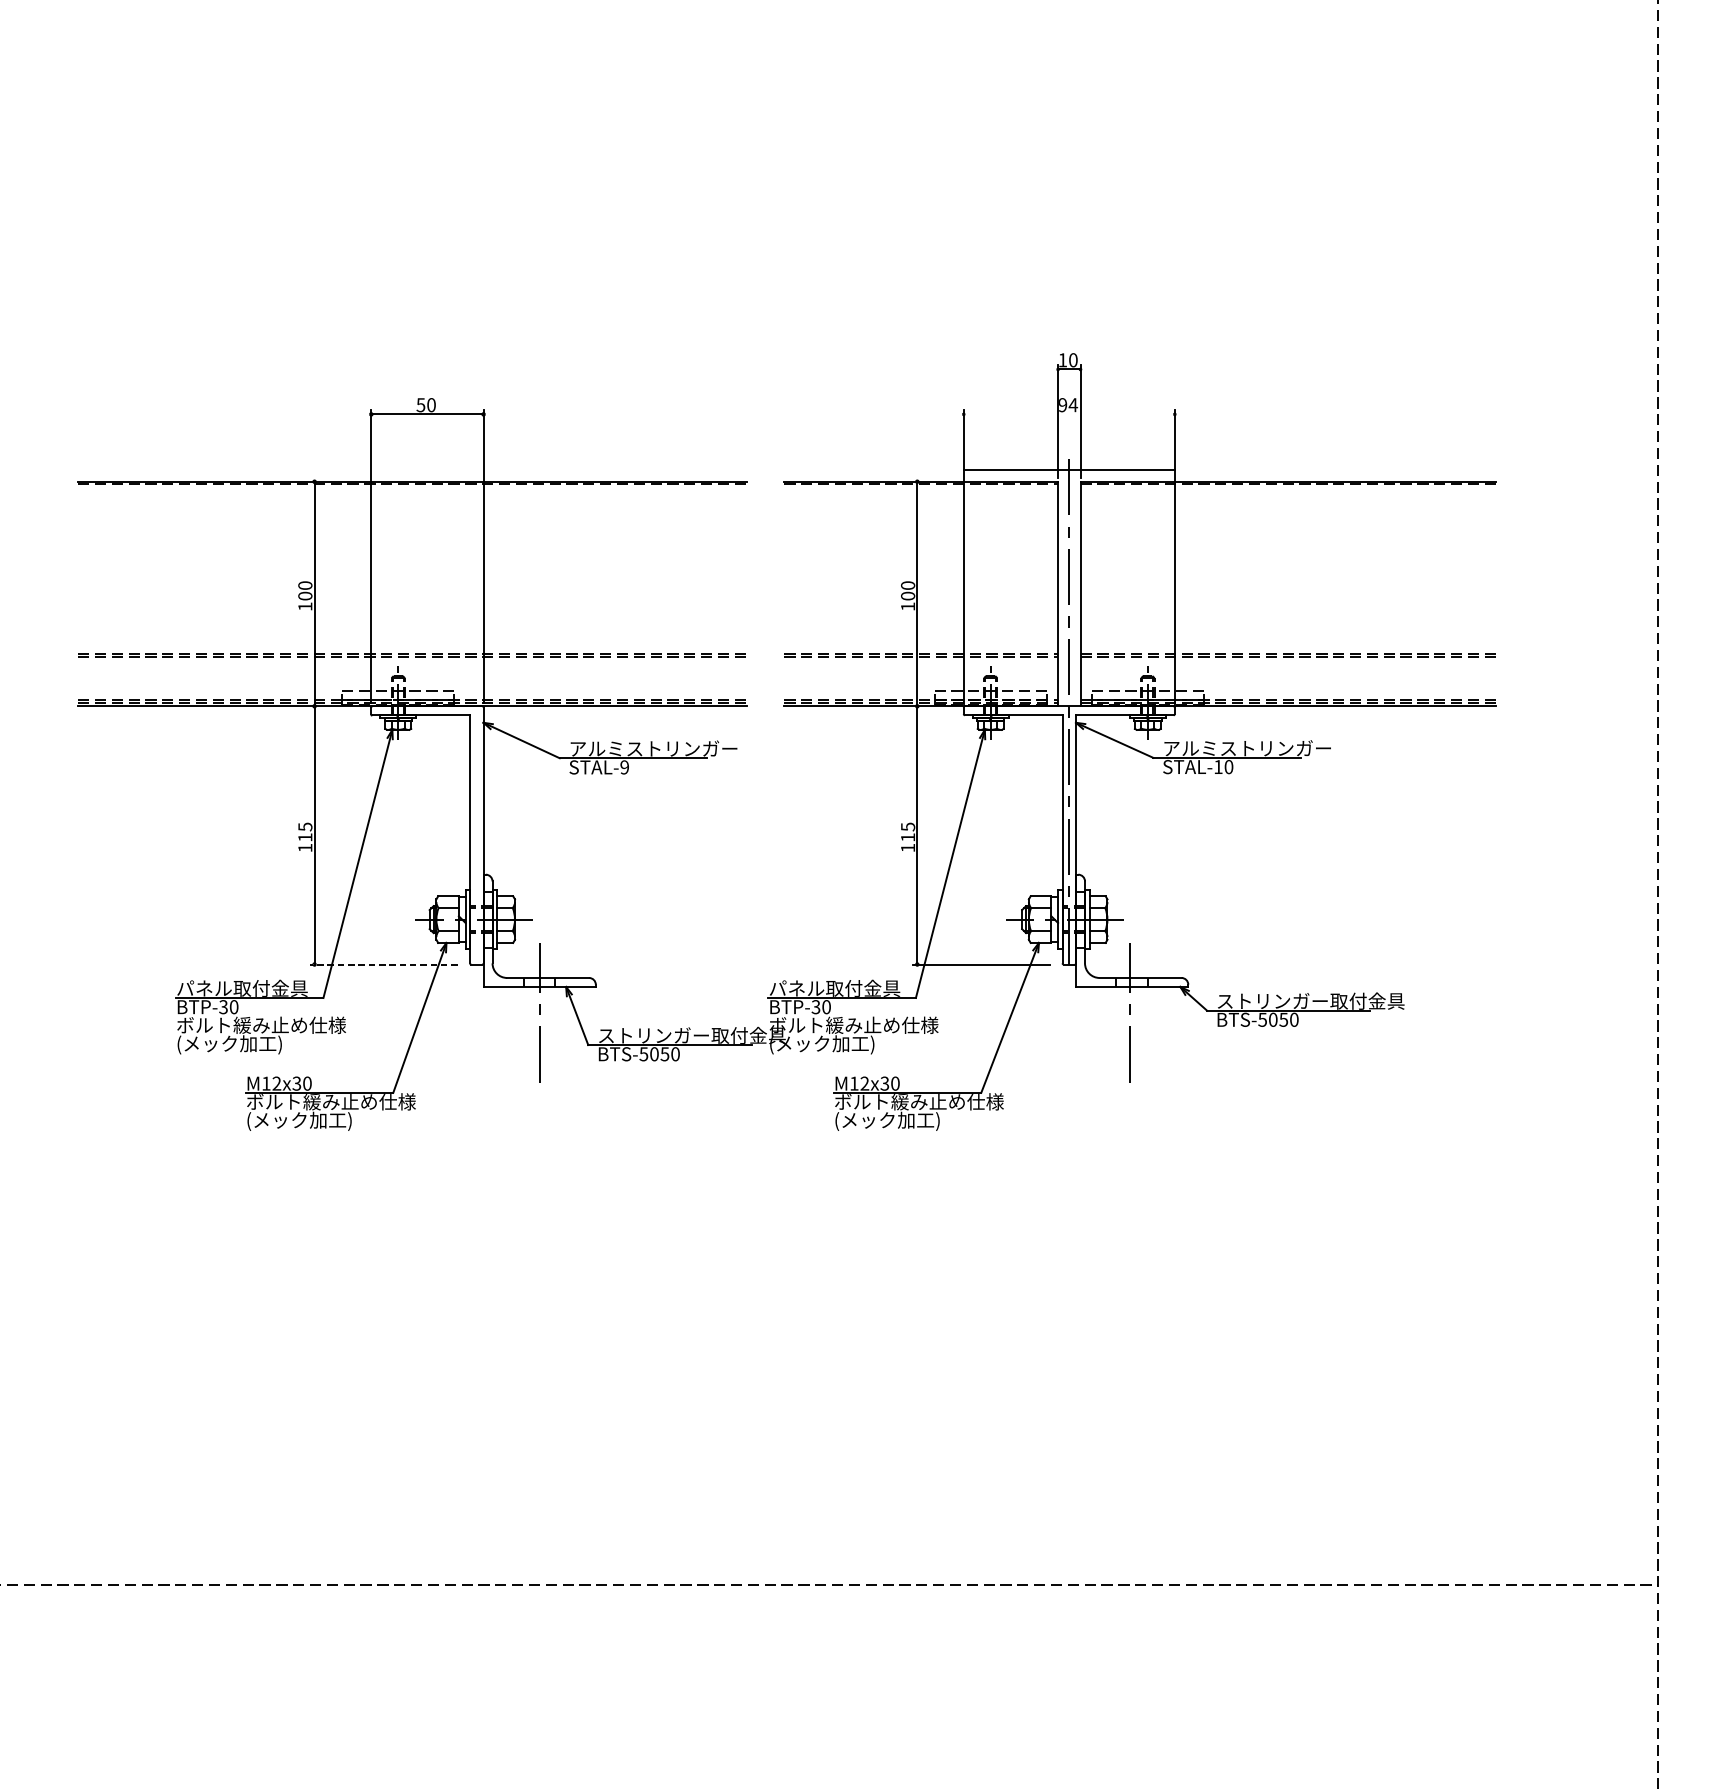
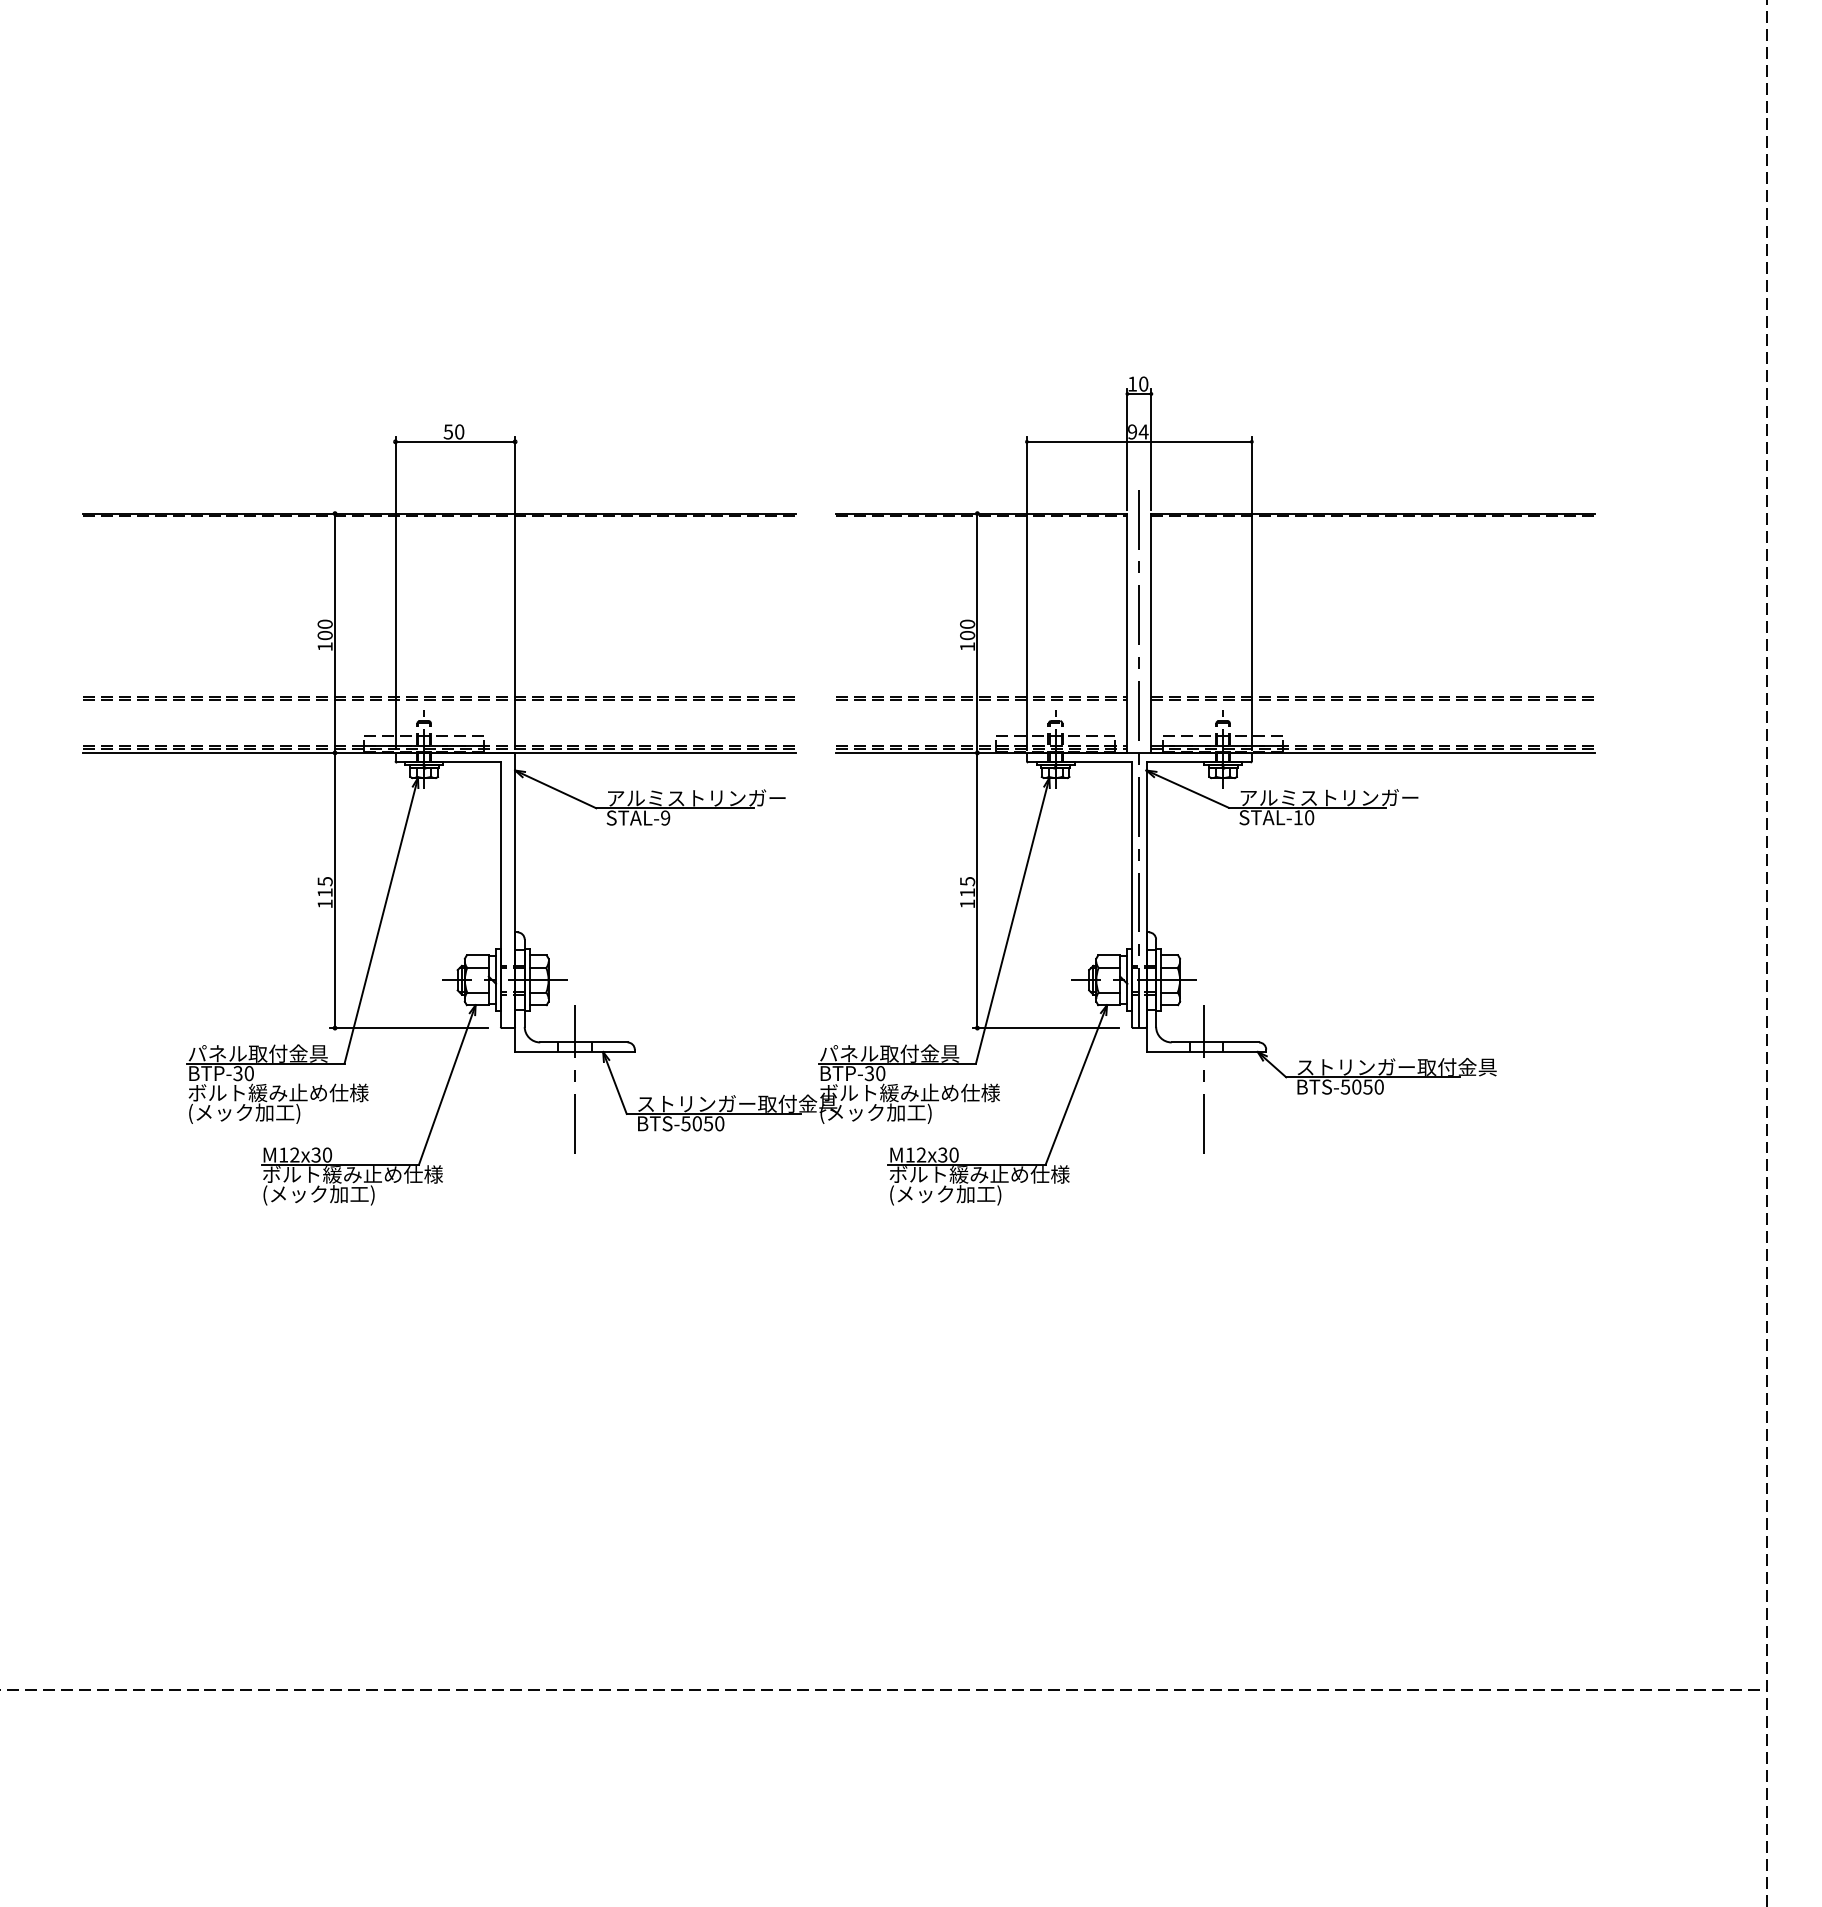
line: (1068, 469) -> (1138, 441), moved
line: (383, 964) -> (408, 1028), dashed -> solid

